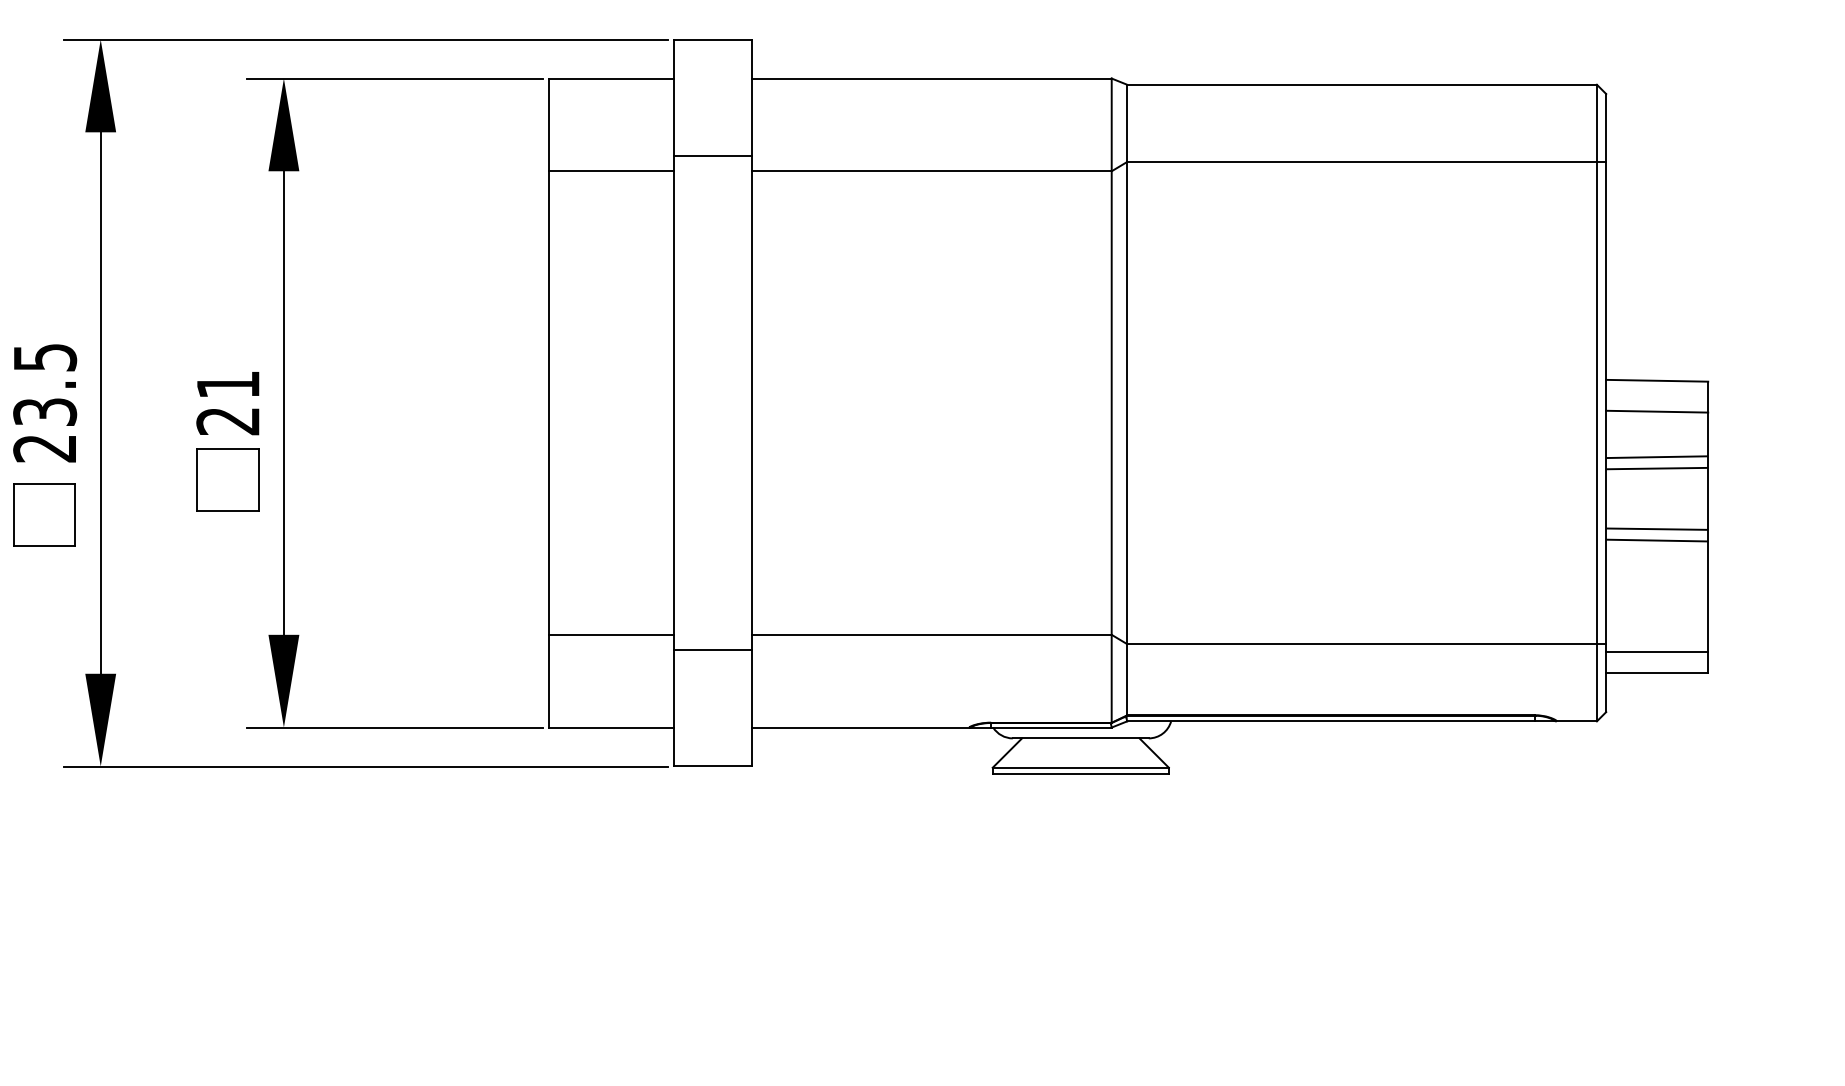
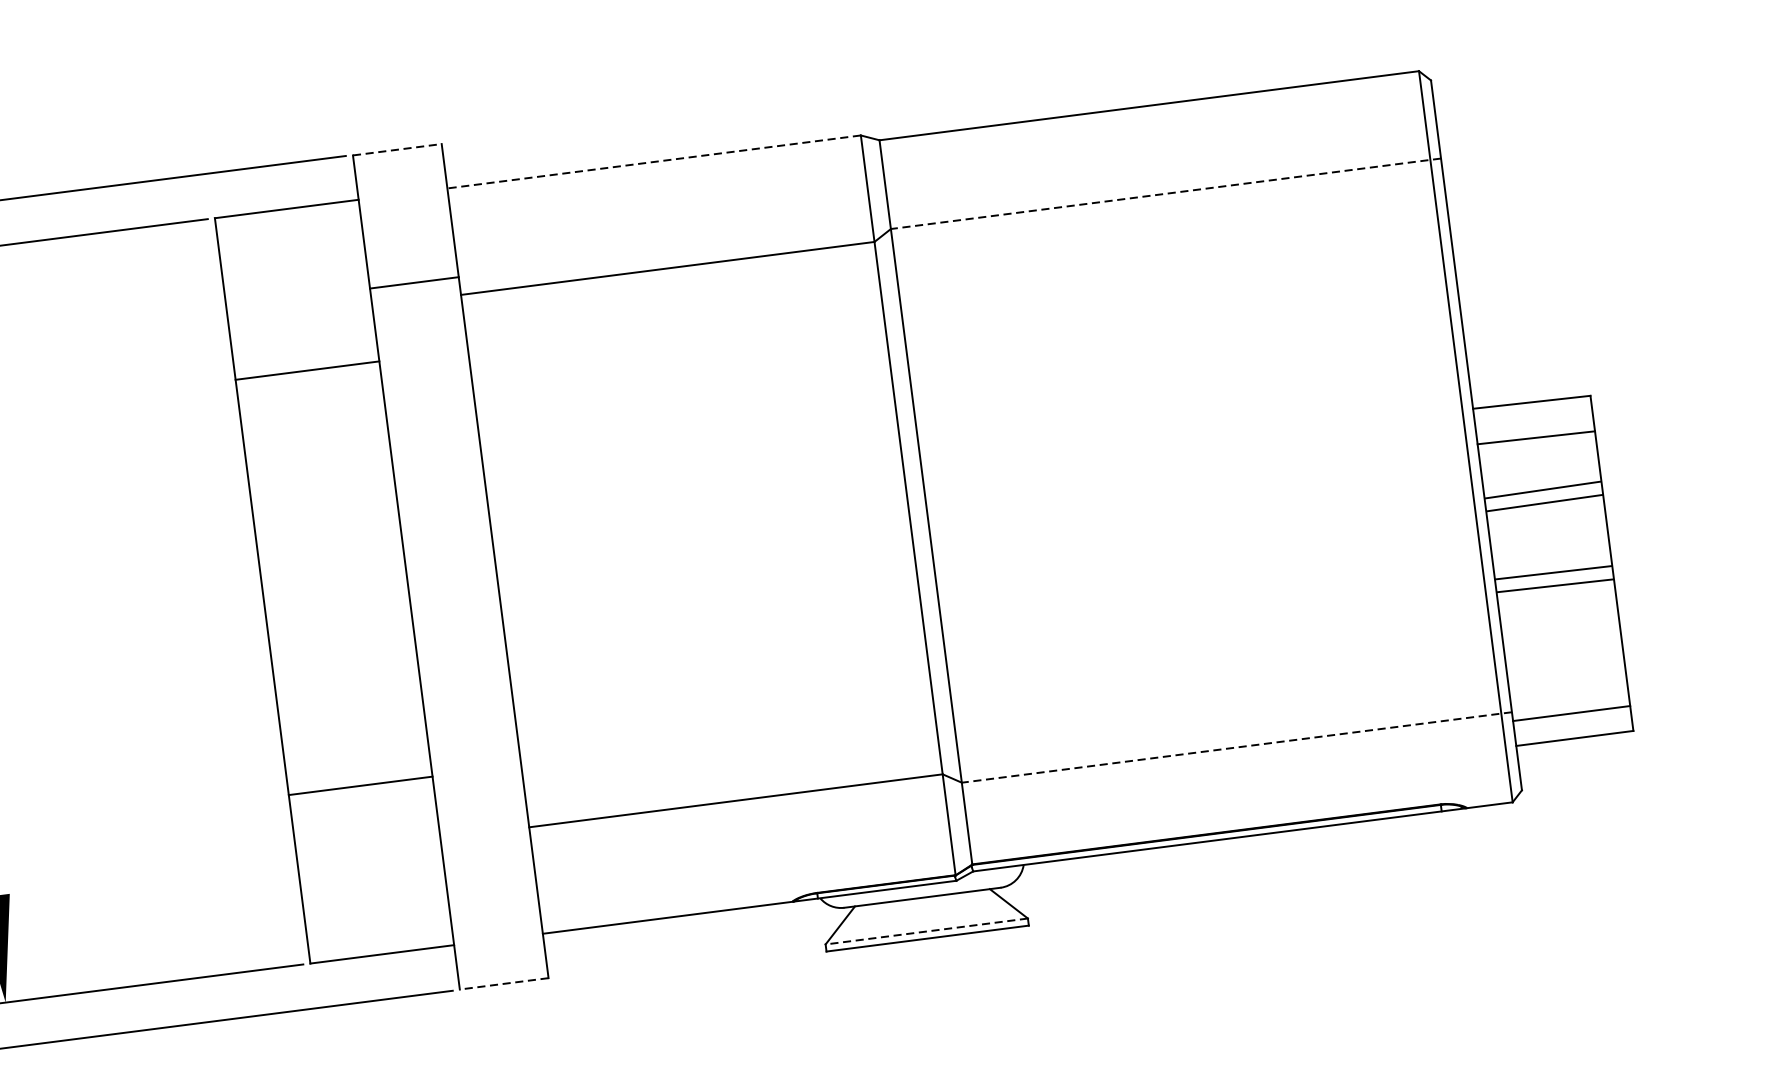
line: (713, 39) -> (397, 149), solid -> dashed
line: (931, 78) -> (653, 161), solid -> dashed
line: (1366, 162) -> (1165, 194), solid -> dashed
line: (611, 171) -> (307, 370), moved
line: (611, 634) -> (360, 785), moved
line: (1366, 644) -> (1236, 747), solid -> dashed
line: (712, 650) -> (486, 851), removed
line: (713, 766) -> (504, 984), solid -> dashed
line: (1080, 767) -> (926, 931), solid -> dashed

